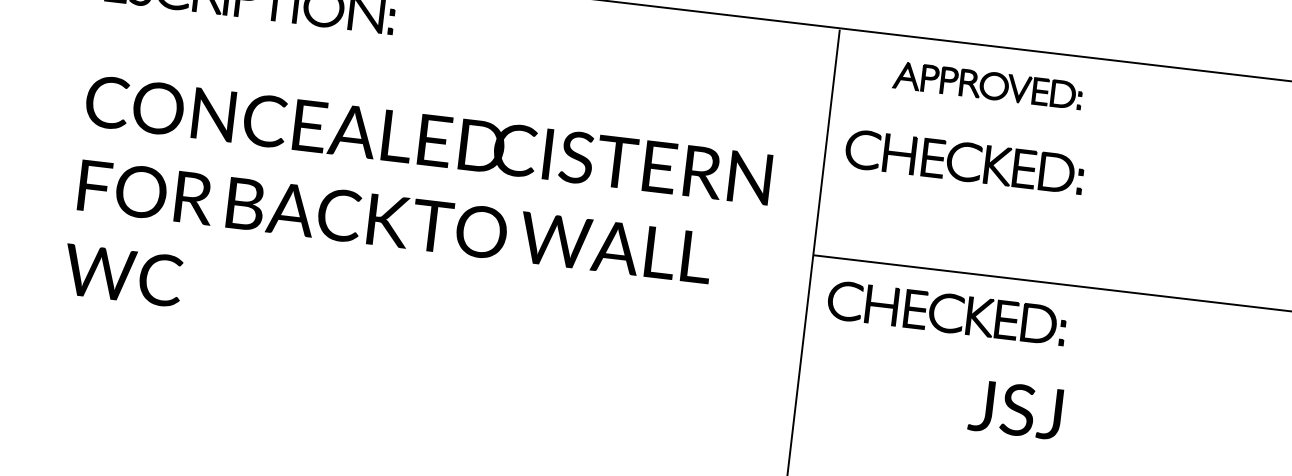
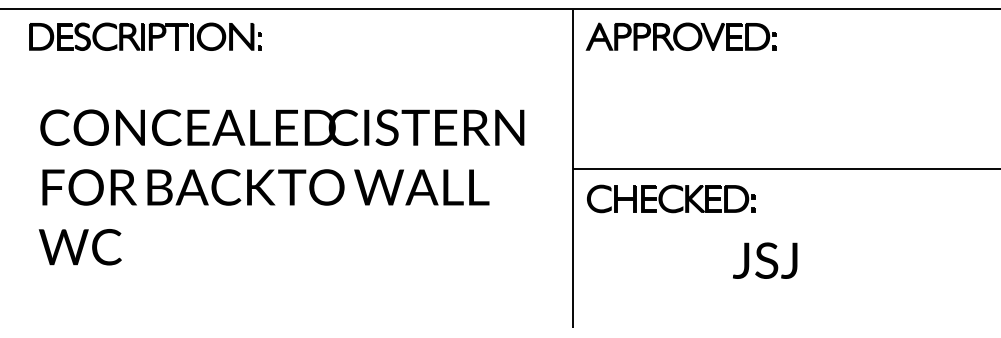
part: (986, 85) -> (680, 36), size x1.43
part: (954, 155) -> (663, 88), removed
text: (417, 224) -> (281, 187), moved
text: (1016, 409) -> (765, 260), moved

